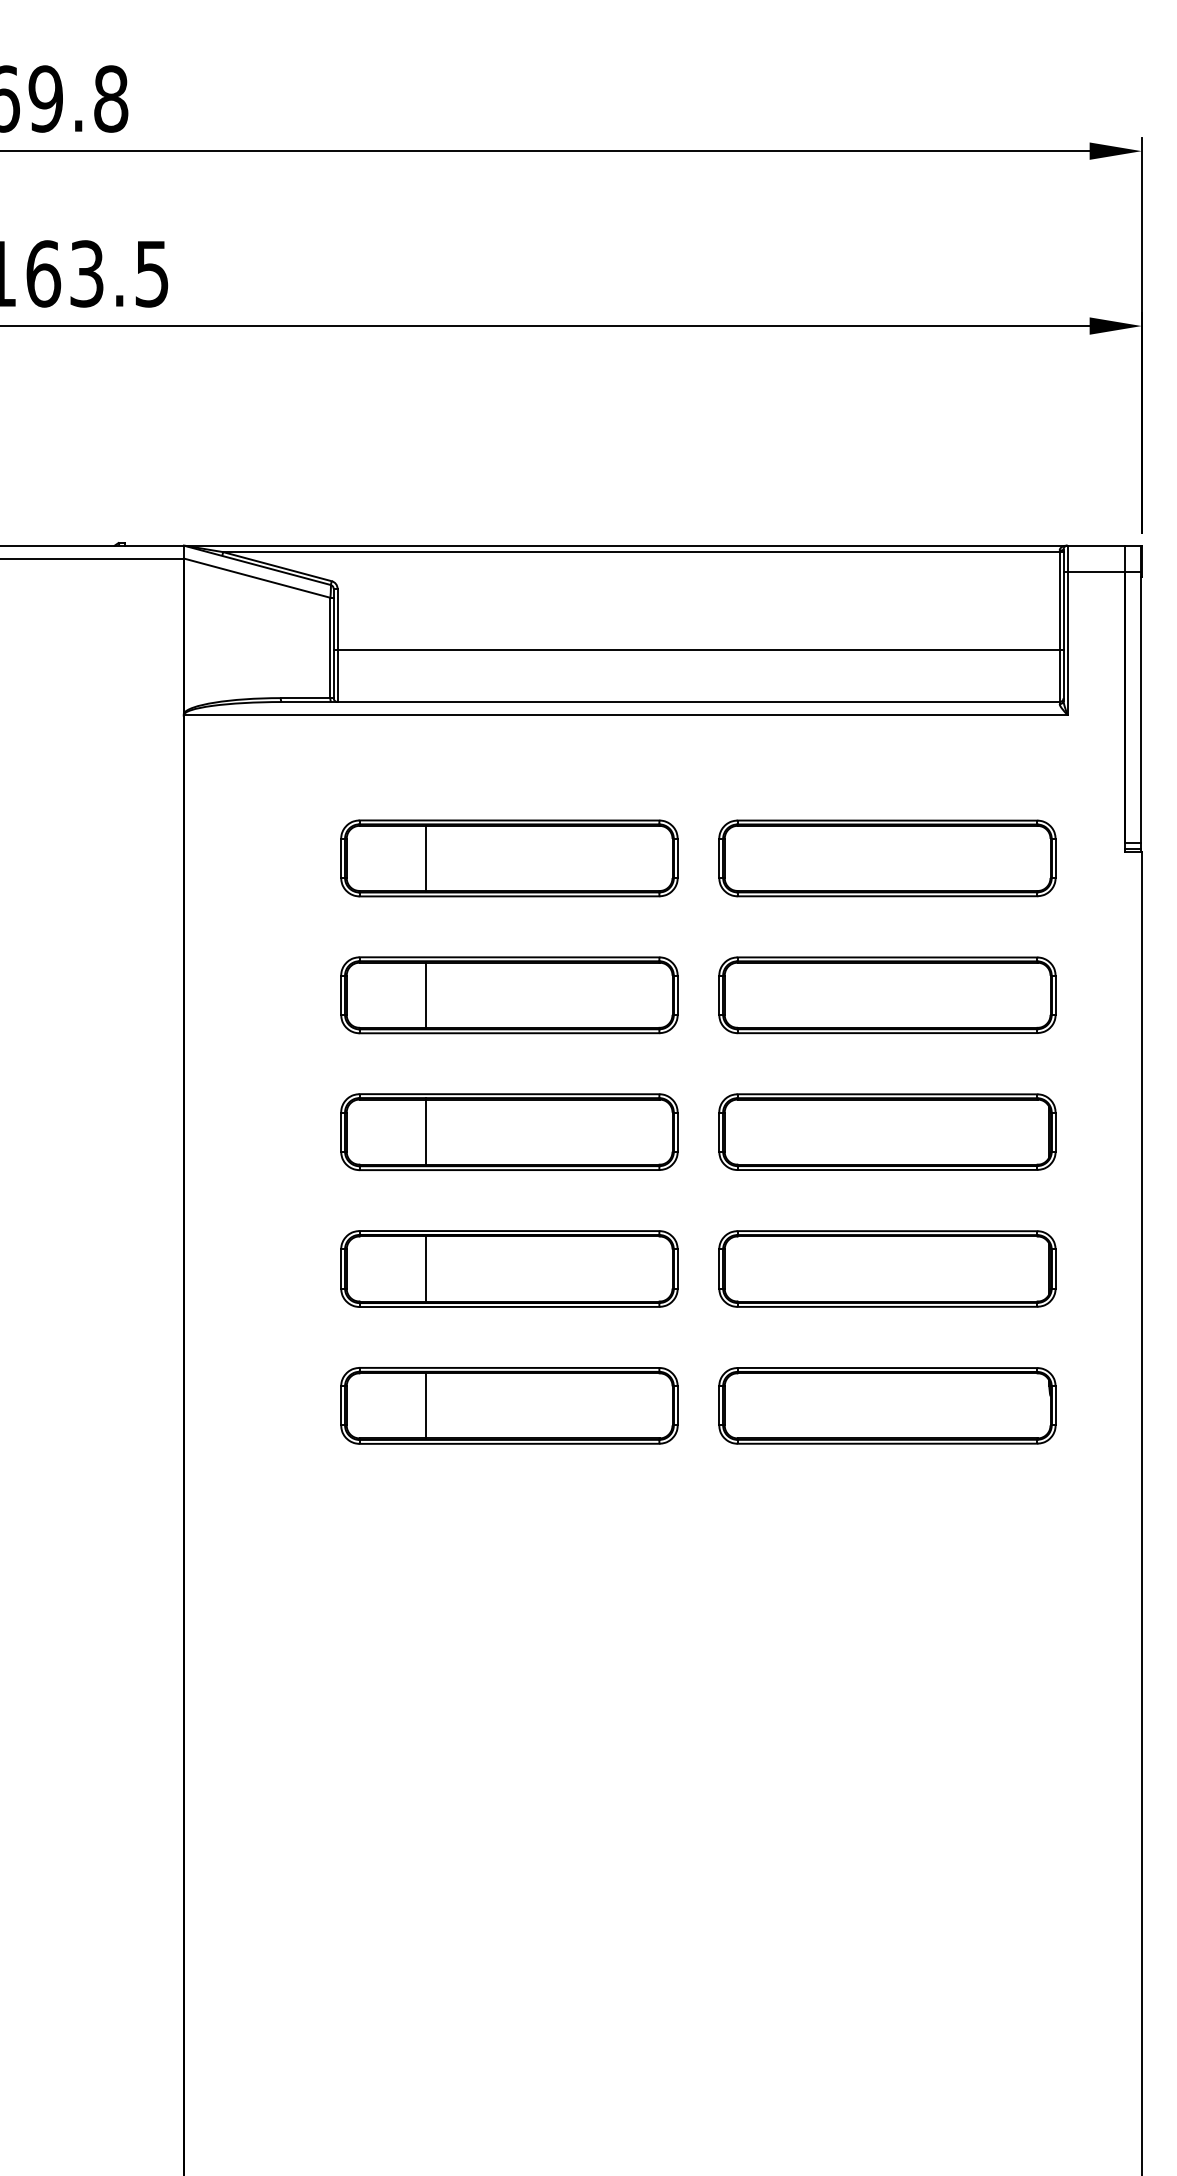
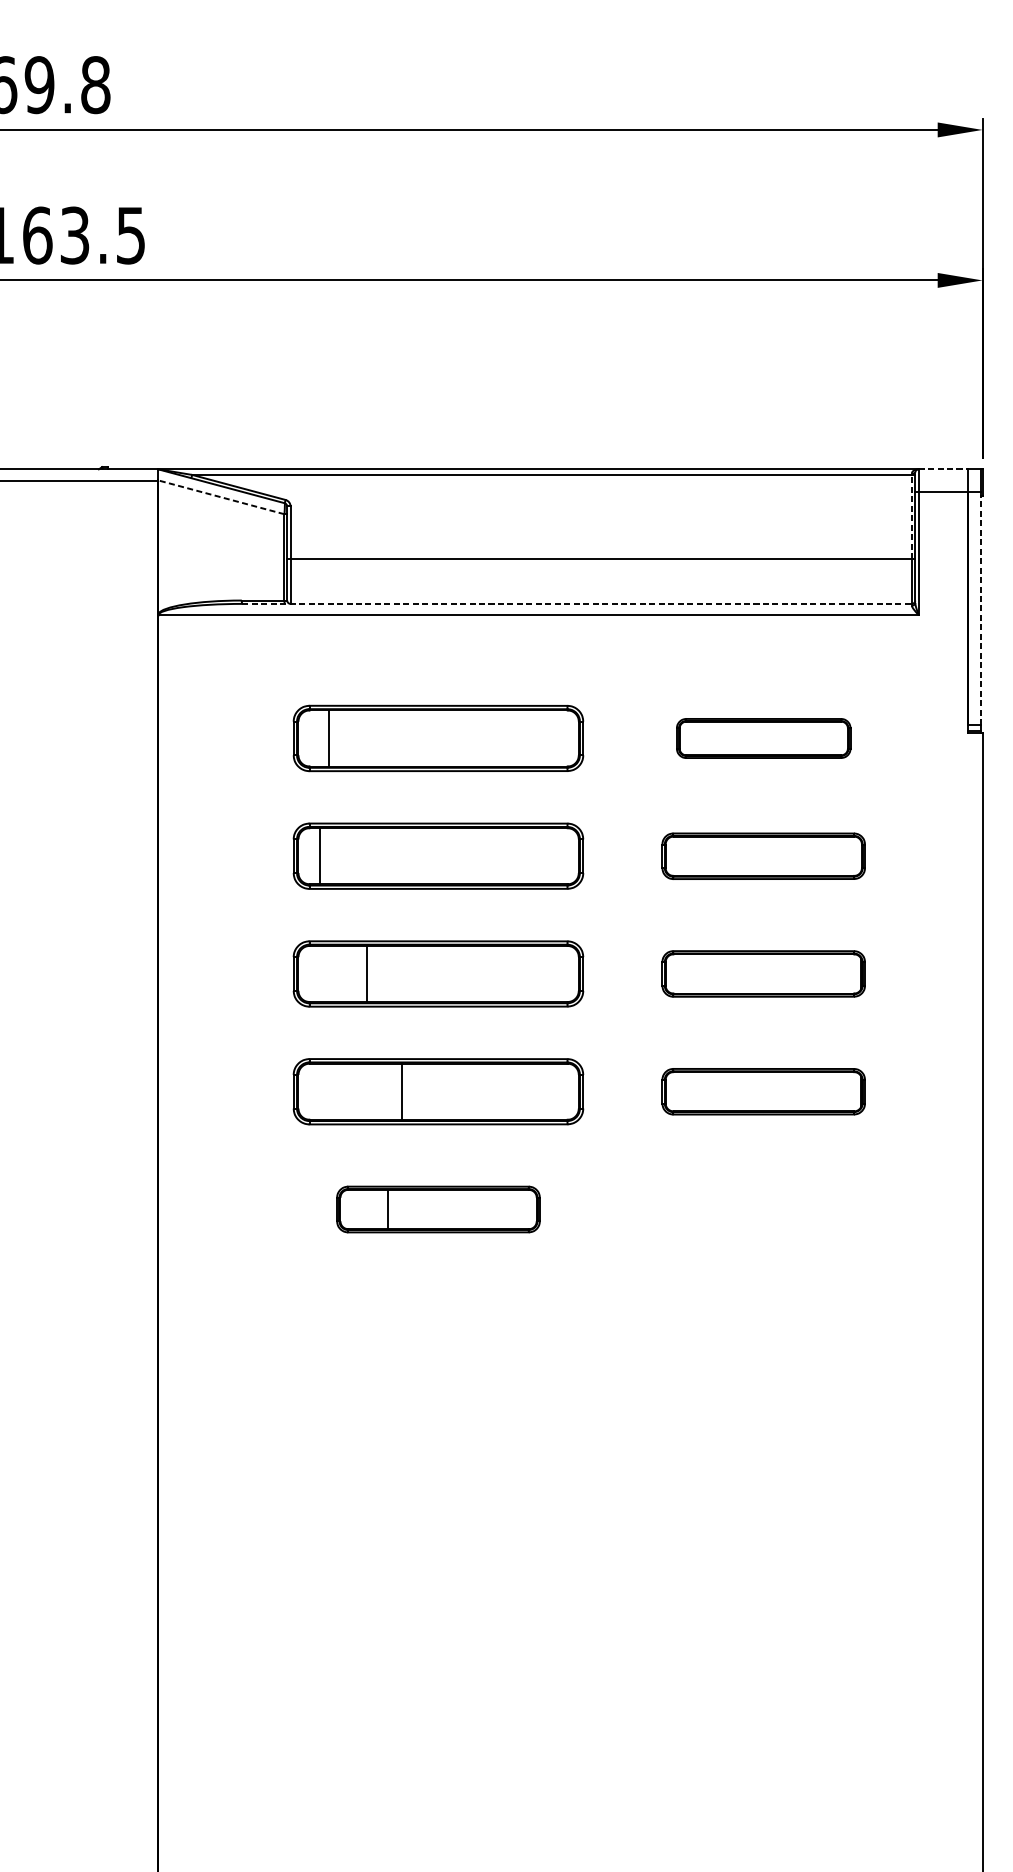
line: (1096, 545) -> (943, 469), solid -> dashed
line: (257, 578) -> (221, 497), solid -> dashed
line: (1059, 601) -> (911, 517), solid -> dashed
line: (671, 702) -> (577, 604), solid -> dashed
line: (1140, 707) -> (981, 608), solid -> dashed
line: (426, 858) -> (329, 738), moved
part: (887, 858) -> (763, 738), size x0.6
line: (426, 994) -> (319, 855), moved
part: (887, 995) -> (763, 856), size x0.7
part: (887, 1131) -> (763, 973), size x0.7
line: (426, 1268) -> (402, 1091), moved
part: (887, 1268) -> (763, 1091), size x0.7
part: (509, 1405) -> (438, 1209), size x0.7
part: (887, 1405) -> (763, 1209), removed

